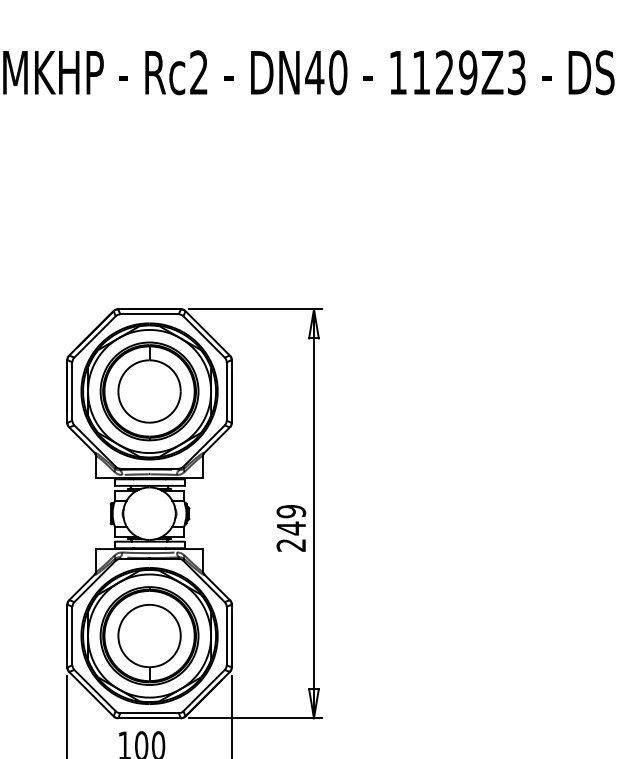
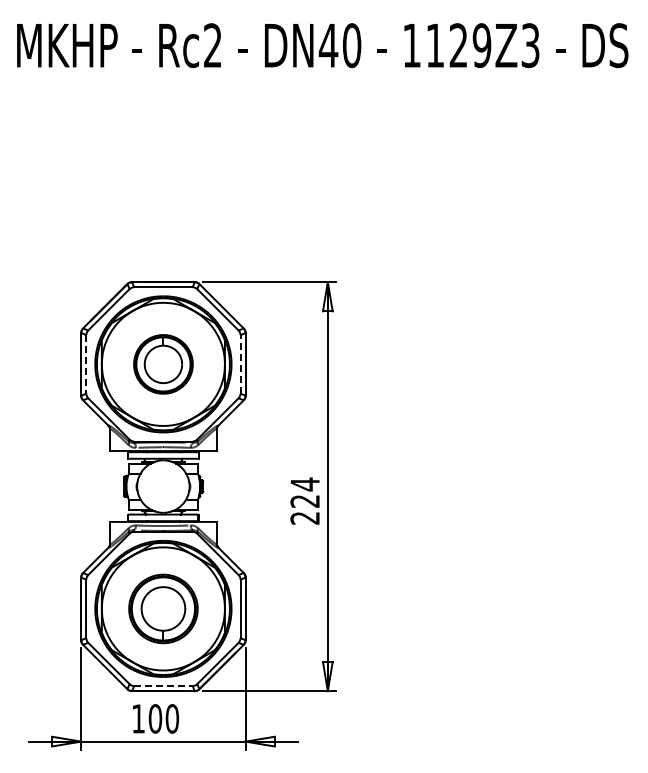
line: (226, 390) -> (240, 363), solid -> dashed
line: (72, 391) -> (86, 364), solid -> dashed
part: (149, 391) -> (163, 364), size x0.6
text: (290, 519) -> (304, 492), 249 -> 224
part: (149, 635) -> (163, 608), size x0.7
line: (149, 713) -> (163, 686), solid -> dashed

